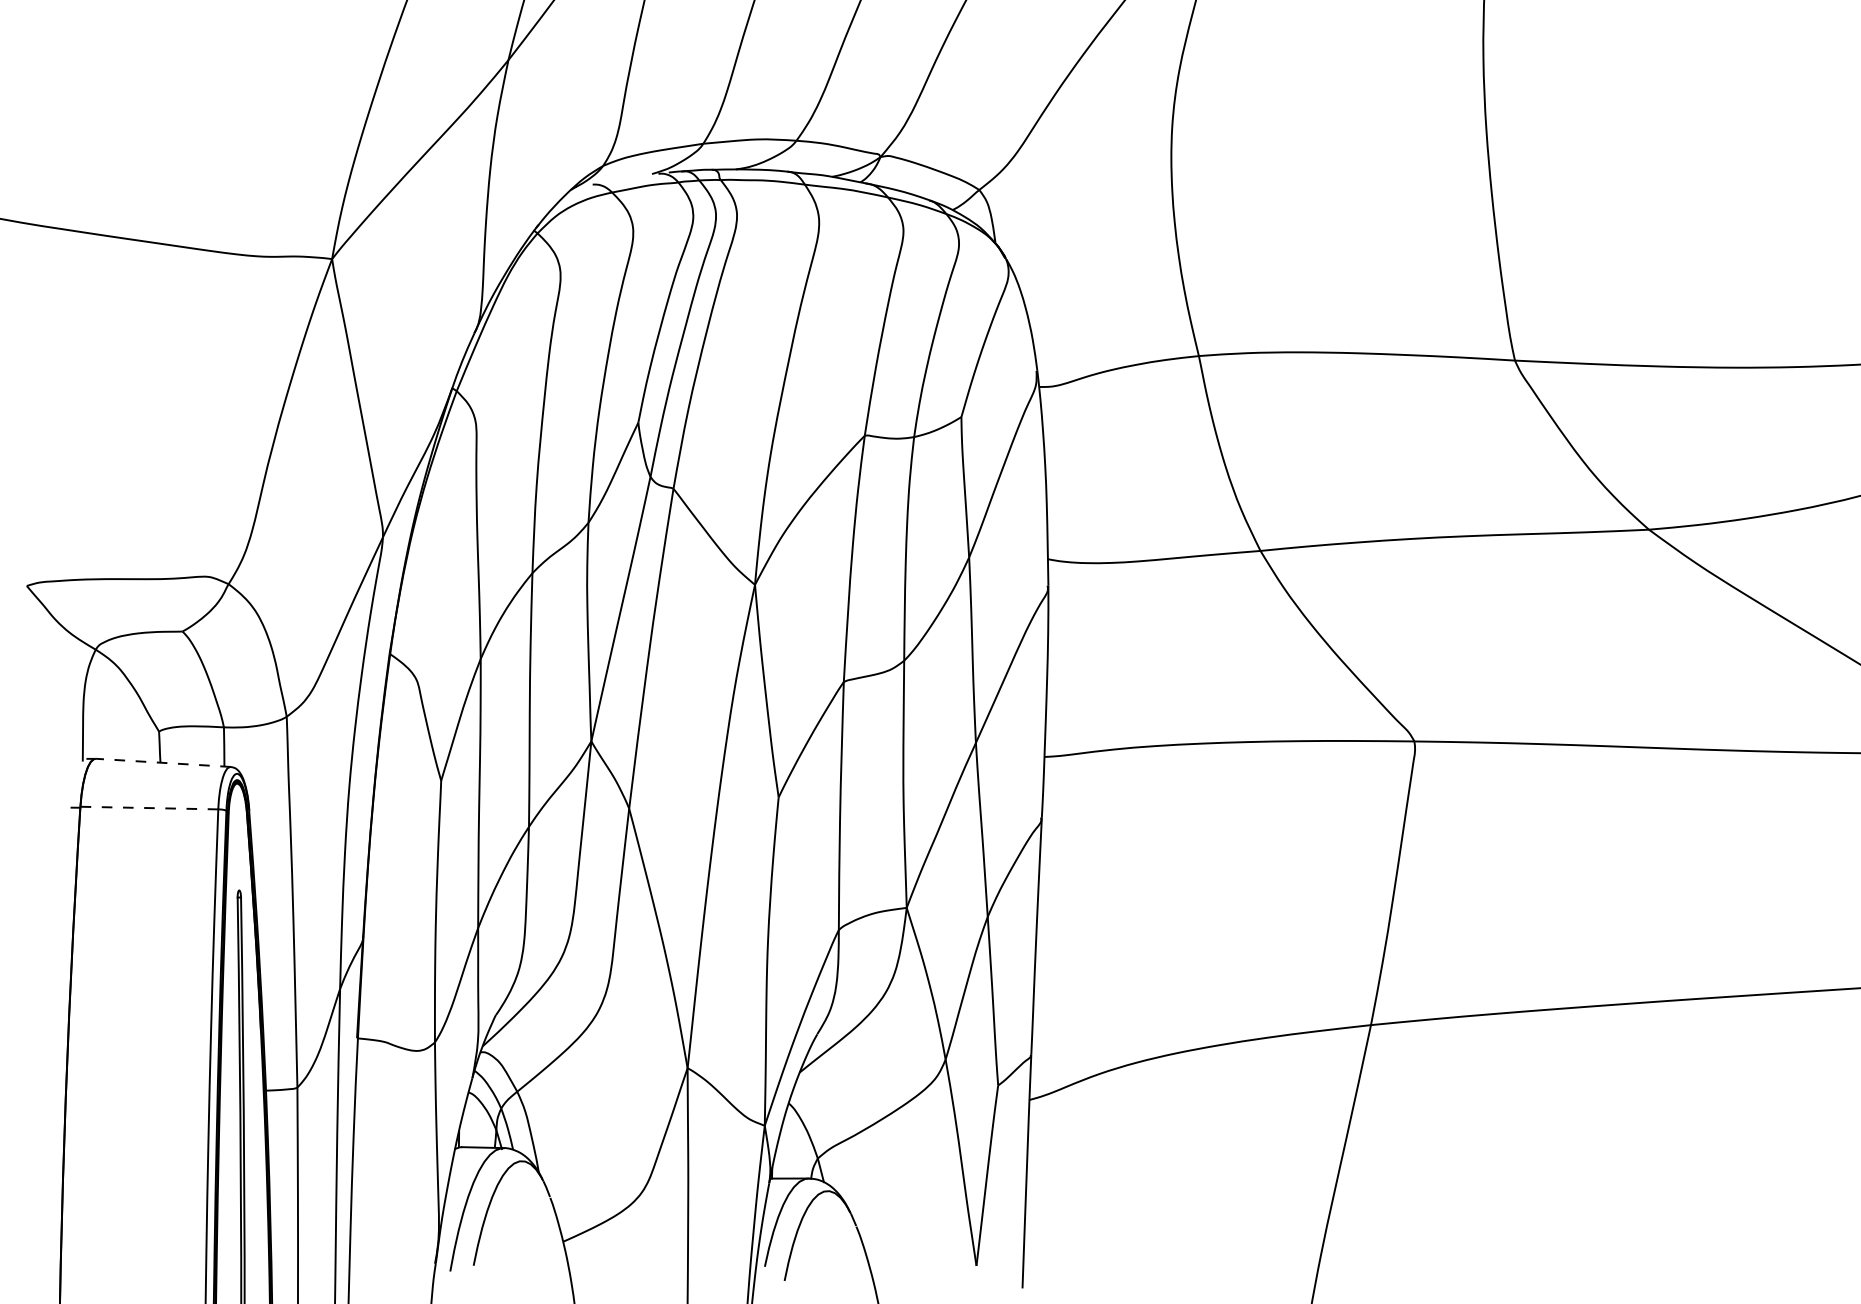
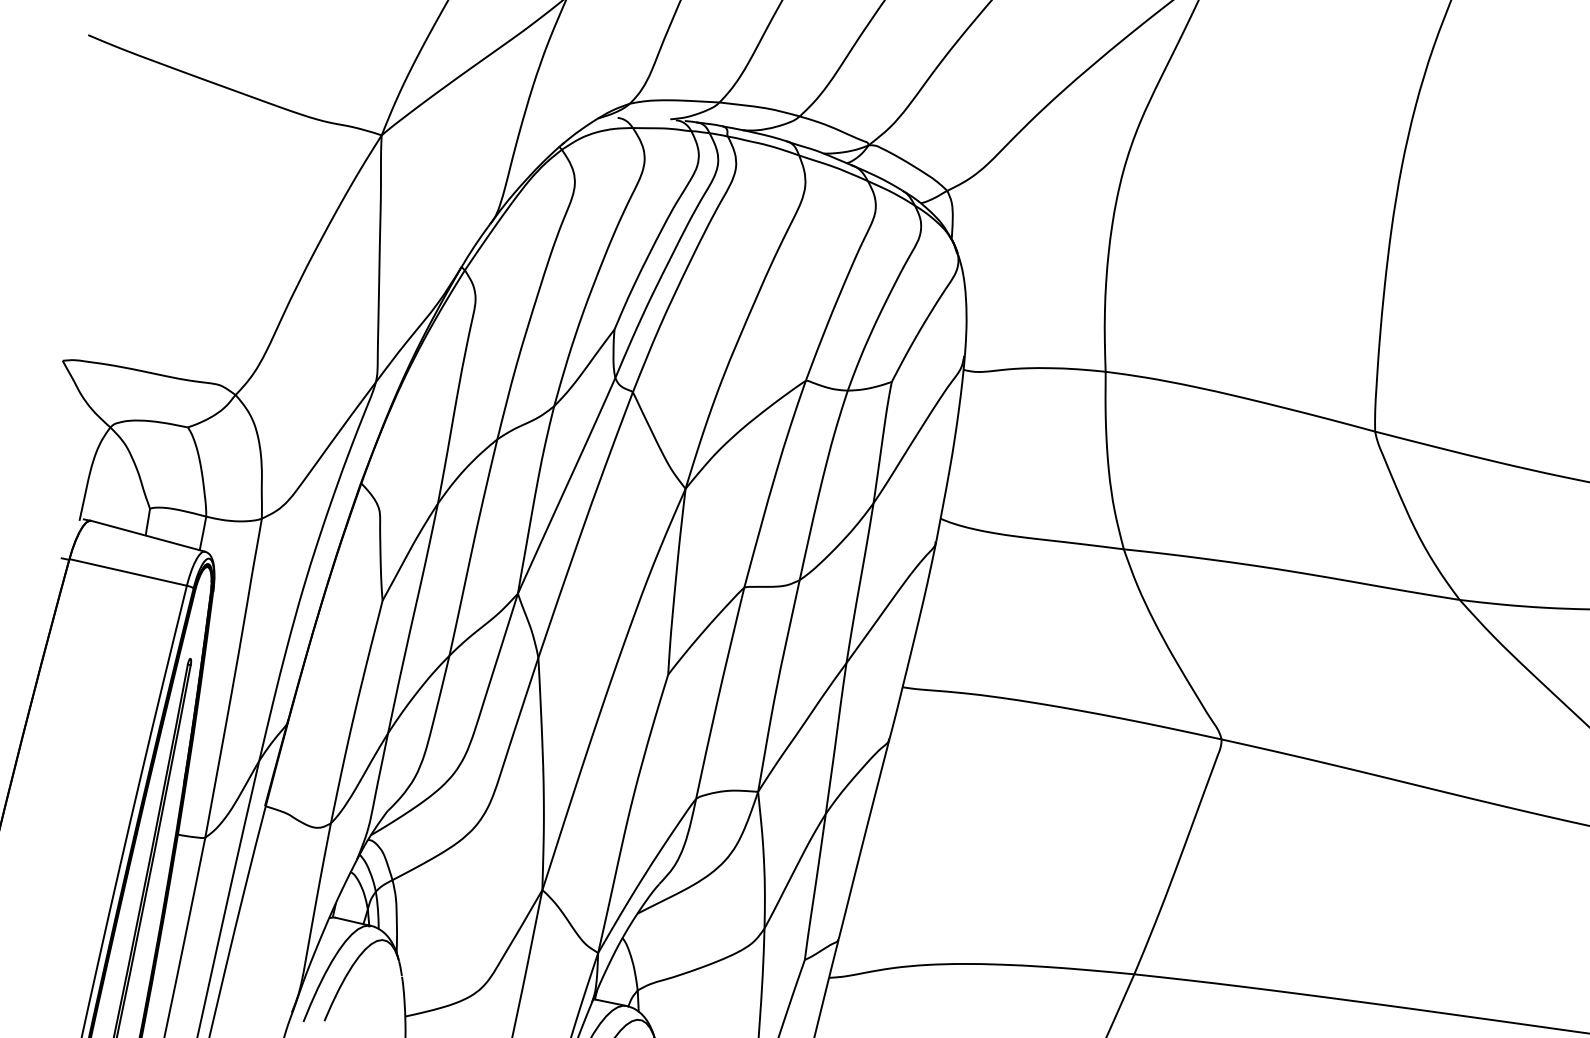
line: (163, 762) -> (148, 535), dashed -> solid
line: (148, 808) -> (127, 572), dashed -> solid

